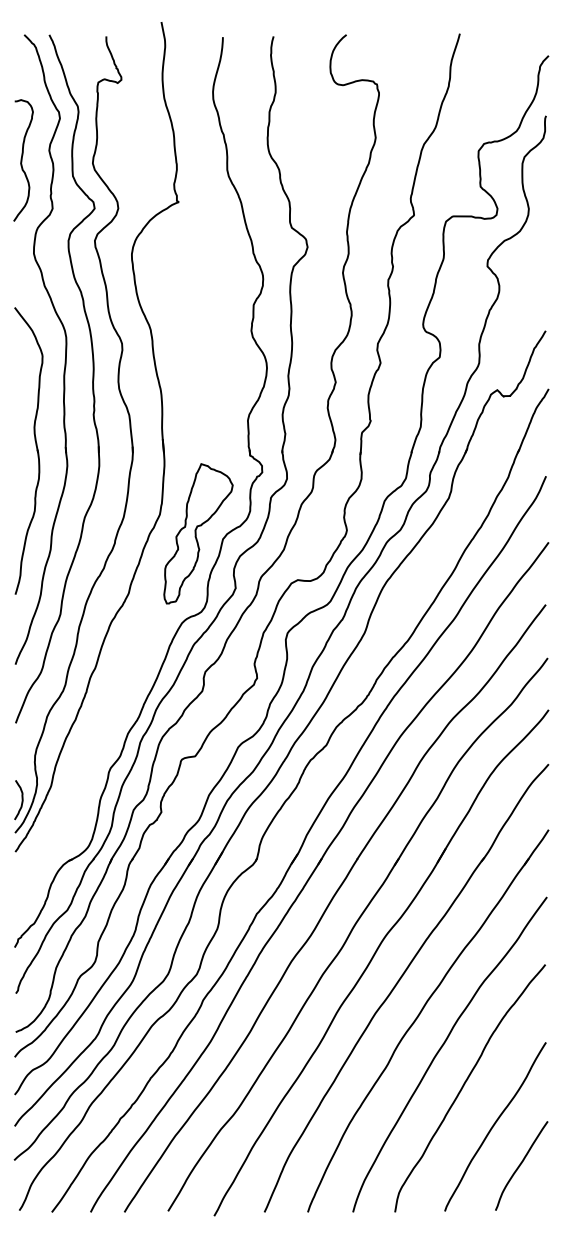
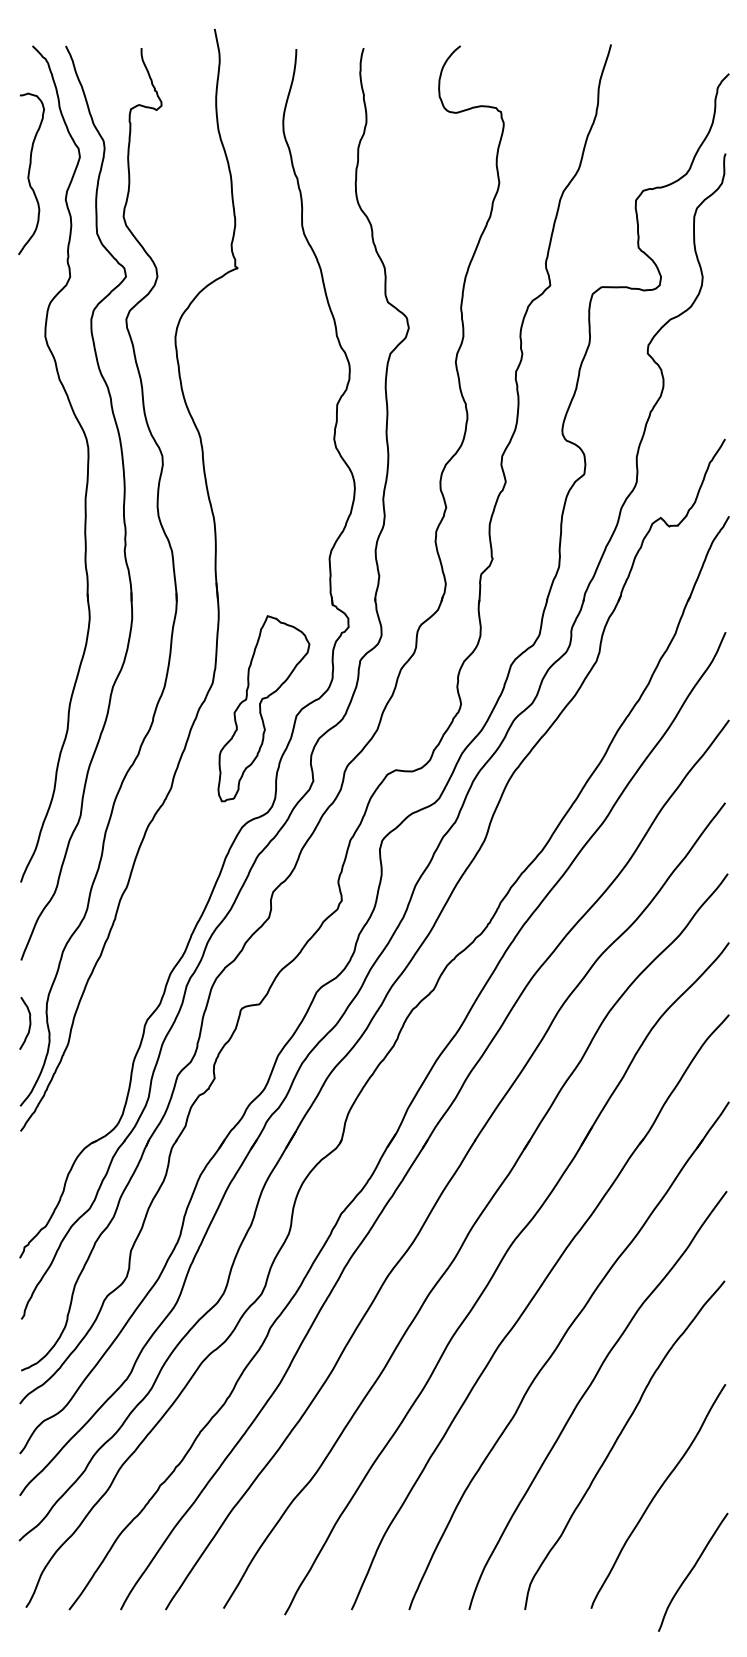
curve: (22, 160) -> (29, 173), moved
part: (36, 448) -> (48, 595), removed
curve: (22, 800) -> (29, 1023), moved
curve: (521, 1164) -> (692, 1570), moved

